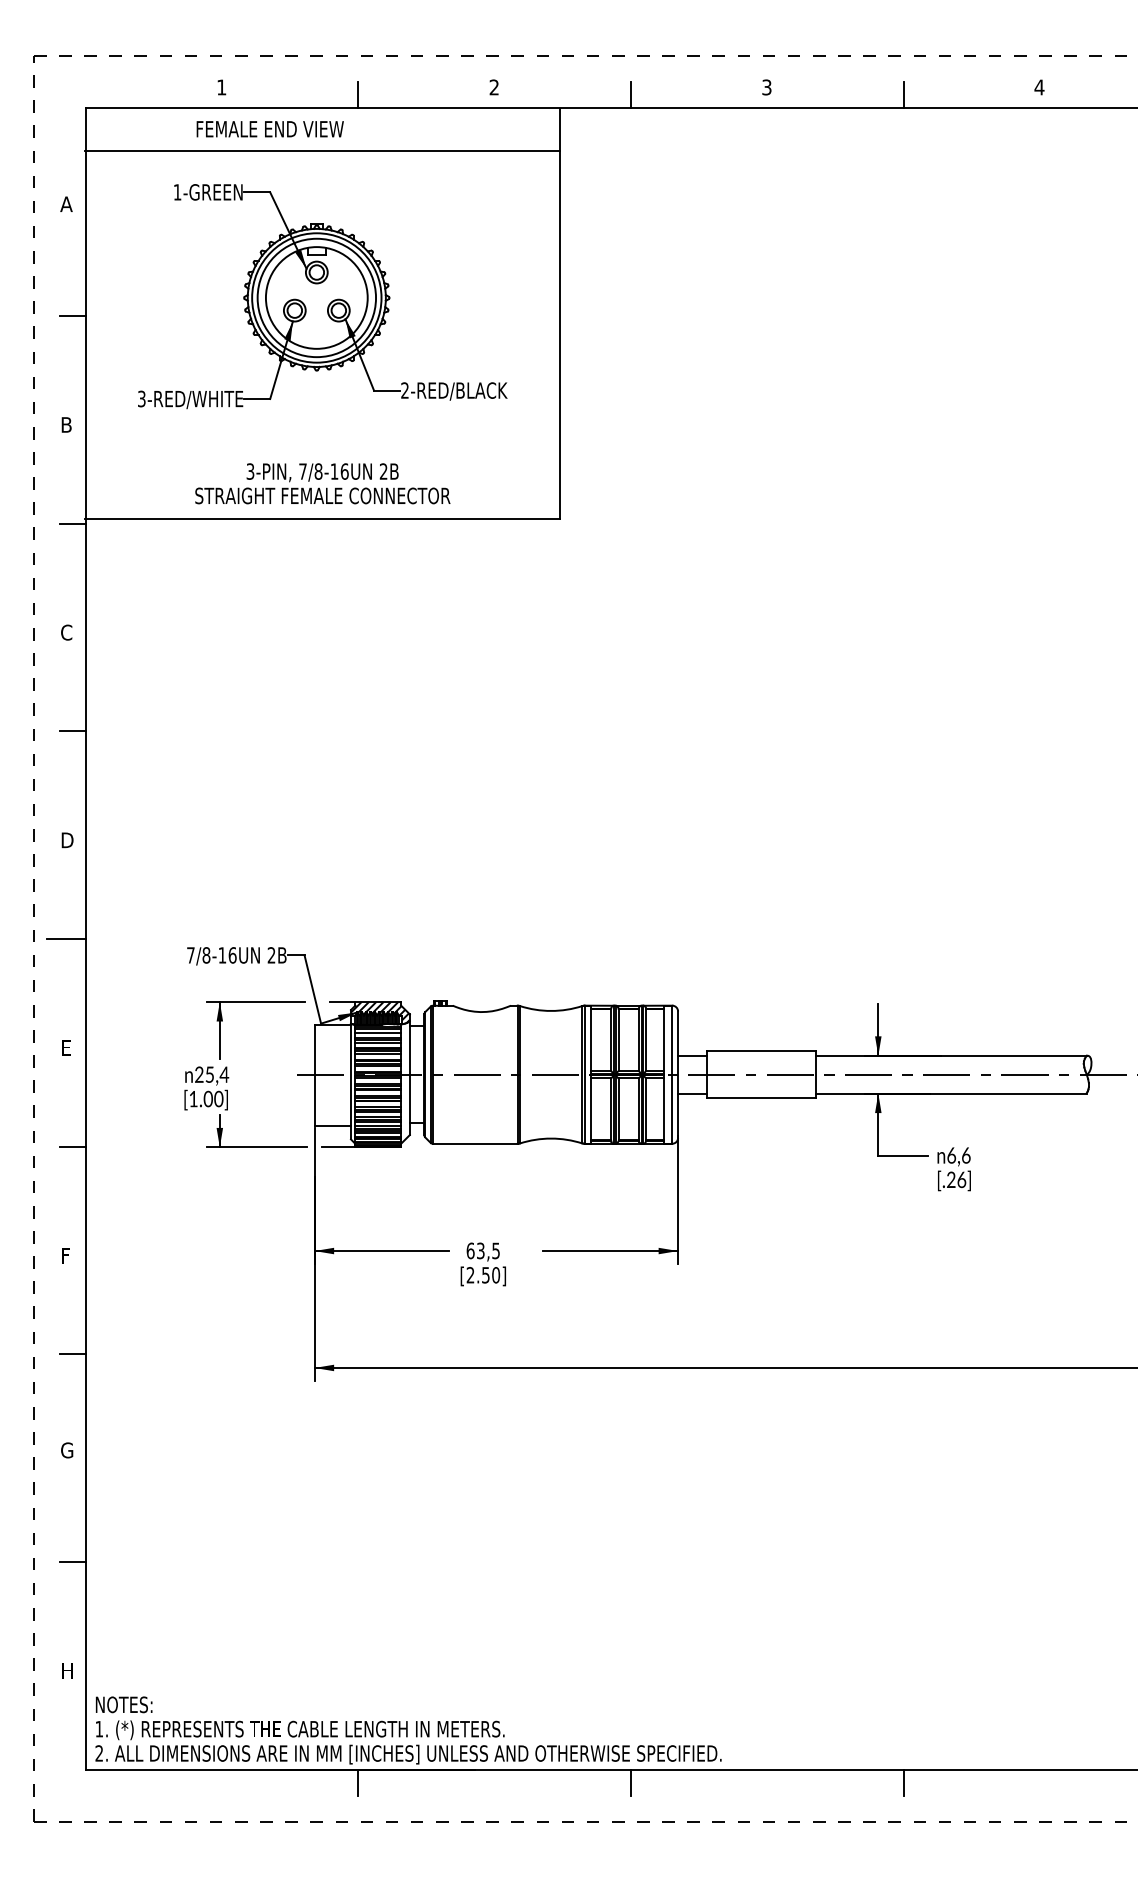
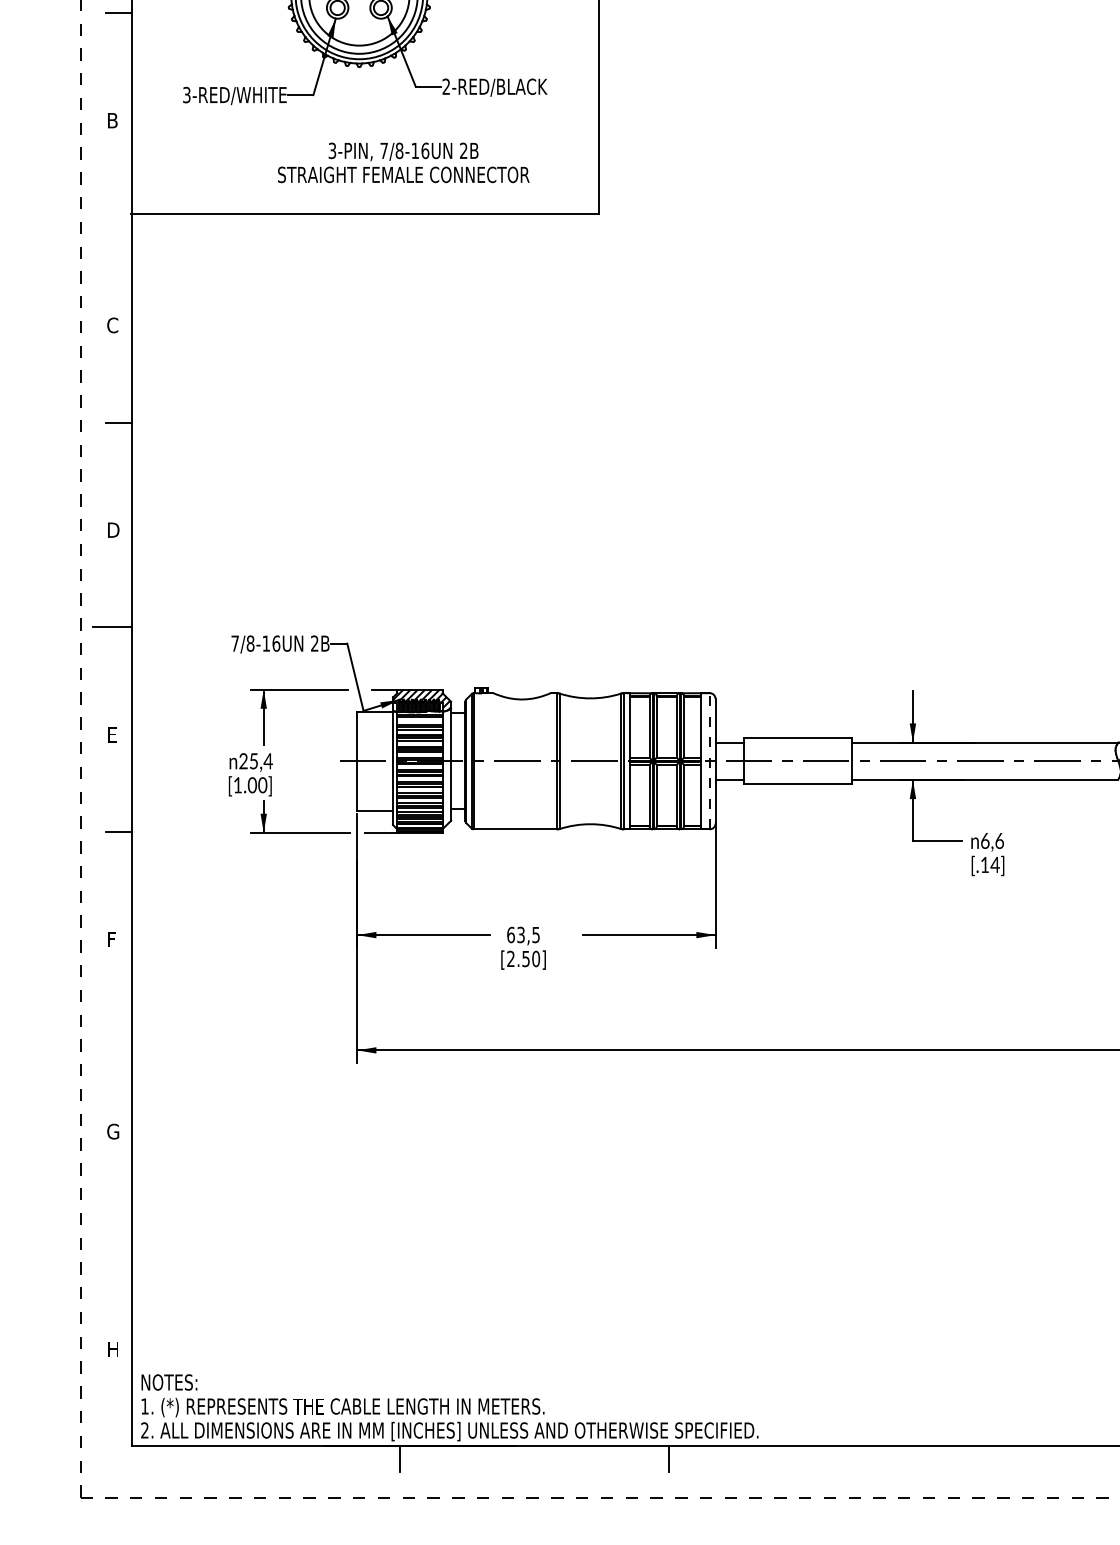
text: (322, 483) -> (403, 162), moved
line: (72, 523) -> (118, 217), removed
line: (378, 1032) -> (420, 719), removed
line: (672, 1074) -> (710, 761), solid -> dashed
text: (956, 1179) -> (990, 864), [.26] -> [.14]
line: (72, 1354) -> (118, 1037), removed
line: (72, 1562) -> (118, 1242), removed
line: (903, 1782) -> (937, 1459), removed

